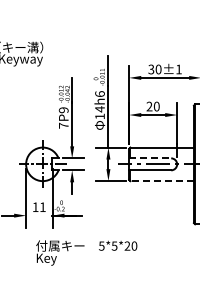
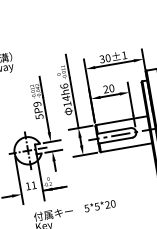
text: (63, 125) -> (39, 116), 7P9 -> 5P9
line: (150, 158) -> (113, 131), dashed -> solid
line: (162, 181) -> (126, 147), dashed -> solid

